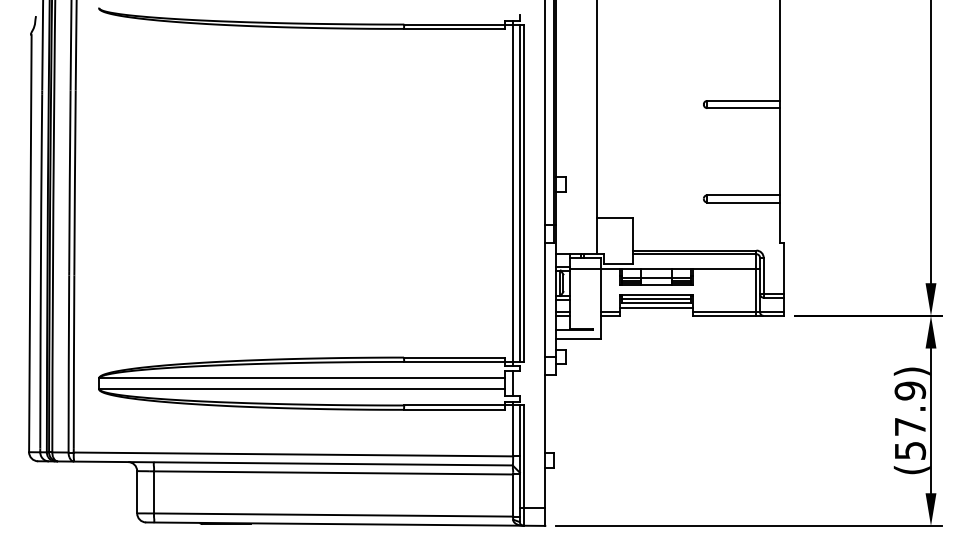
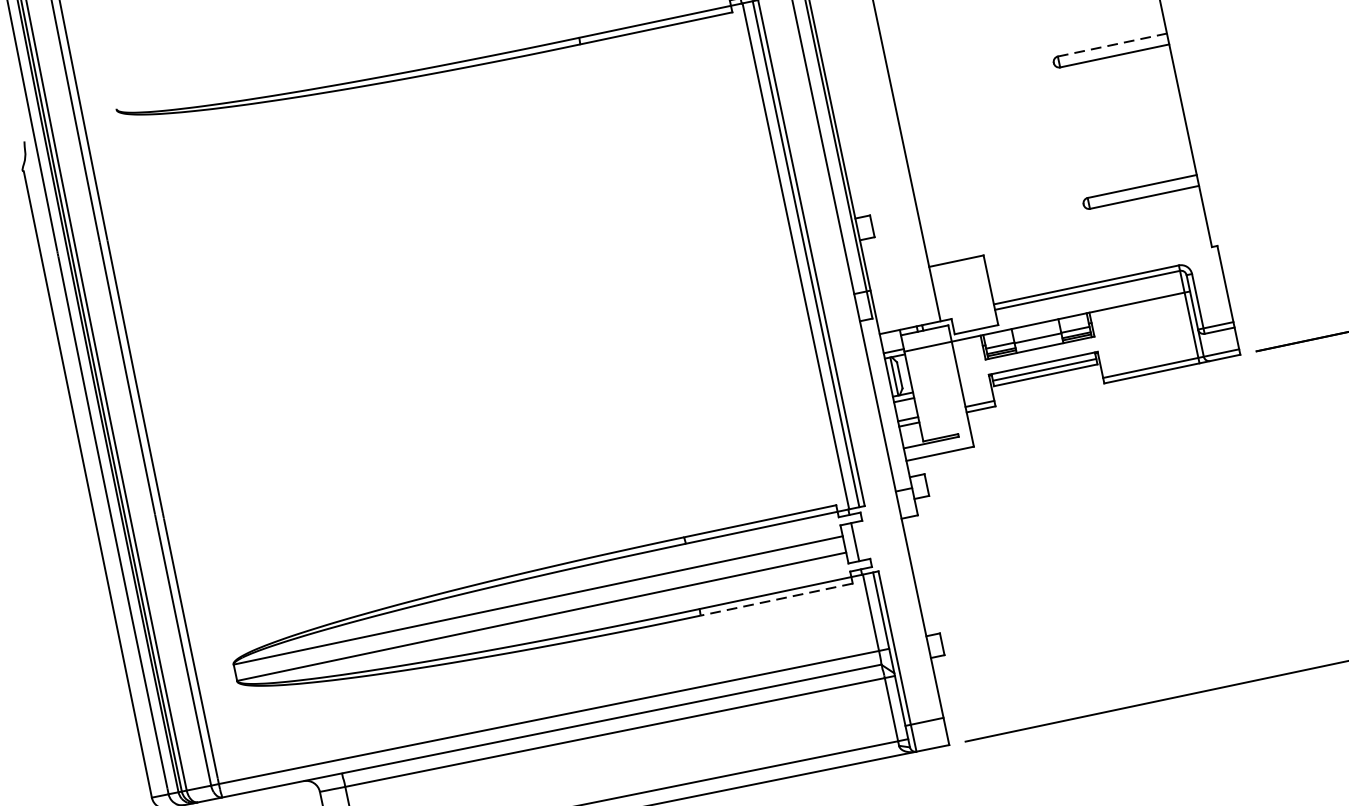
line: (744, 100) -> (1113, 44), solid -> dashed
line: (656, 308) -> (1047, 383), removed
line: (454, 409) -> (776, 599), solid -> dashed

